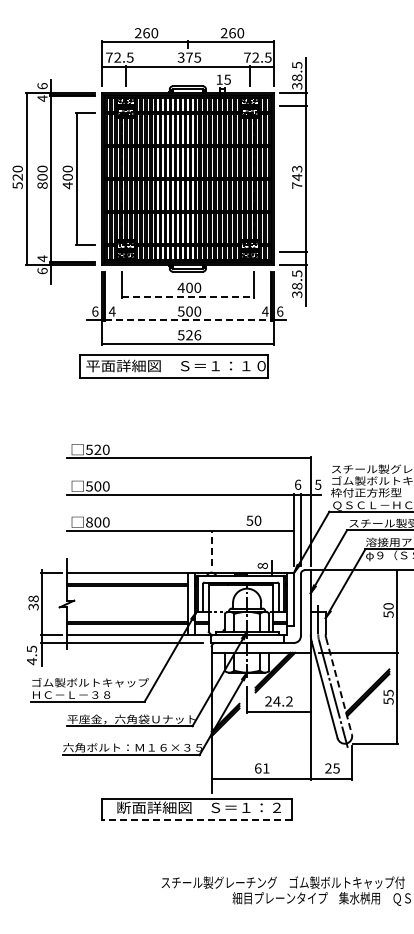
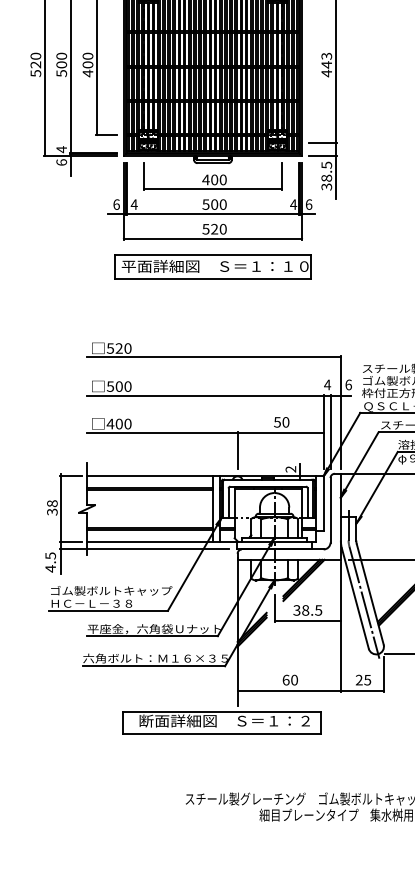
text: (42, 185) -> (61, 73), 800 -> 500
text: (297, 185) -> (327, 73), 743 -> 443
line: (188, 296) -> (213, 188), dashed -> solid
line: (187, 320) -> (212, 213), dashed -> solid
text: (197, 335) -> (222, 229), 526 -> 520
part: (173, 366) -> (212, 266), moved
text: (297, 484) -> (327, 384), 6 -> 4
text: (318, 484) -> (348, 384), 5 -> 6
text: (89, 522) -> (110, 424), 800 -> 400
line: (211, 547) -> (237, 450), dashed -> solid
text: (262, 565) -> (290, 468), 8 -> 2
line: (339, 686) -> (370, 594), dashed -> solid
text: (278, 701) -> (307, 610), 24.2 -> 38.5
text: (266, 768) -> (294, 680), 61 -> 60
line: (196, 820) -> (221, 734), dashed -> solid

